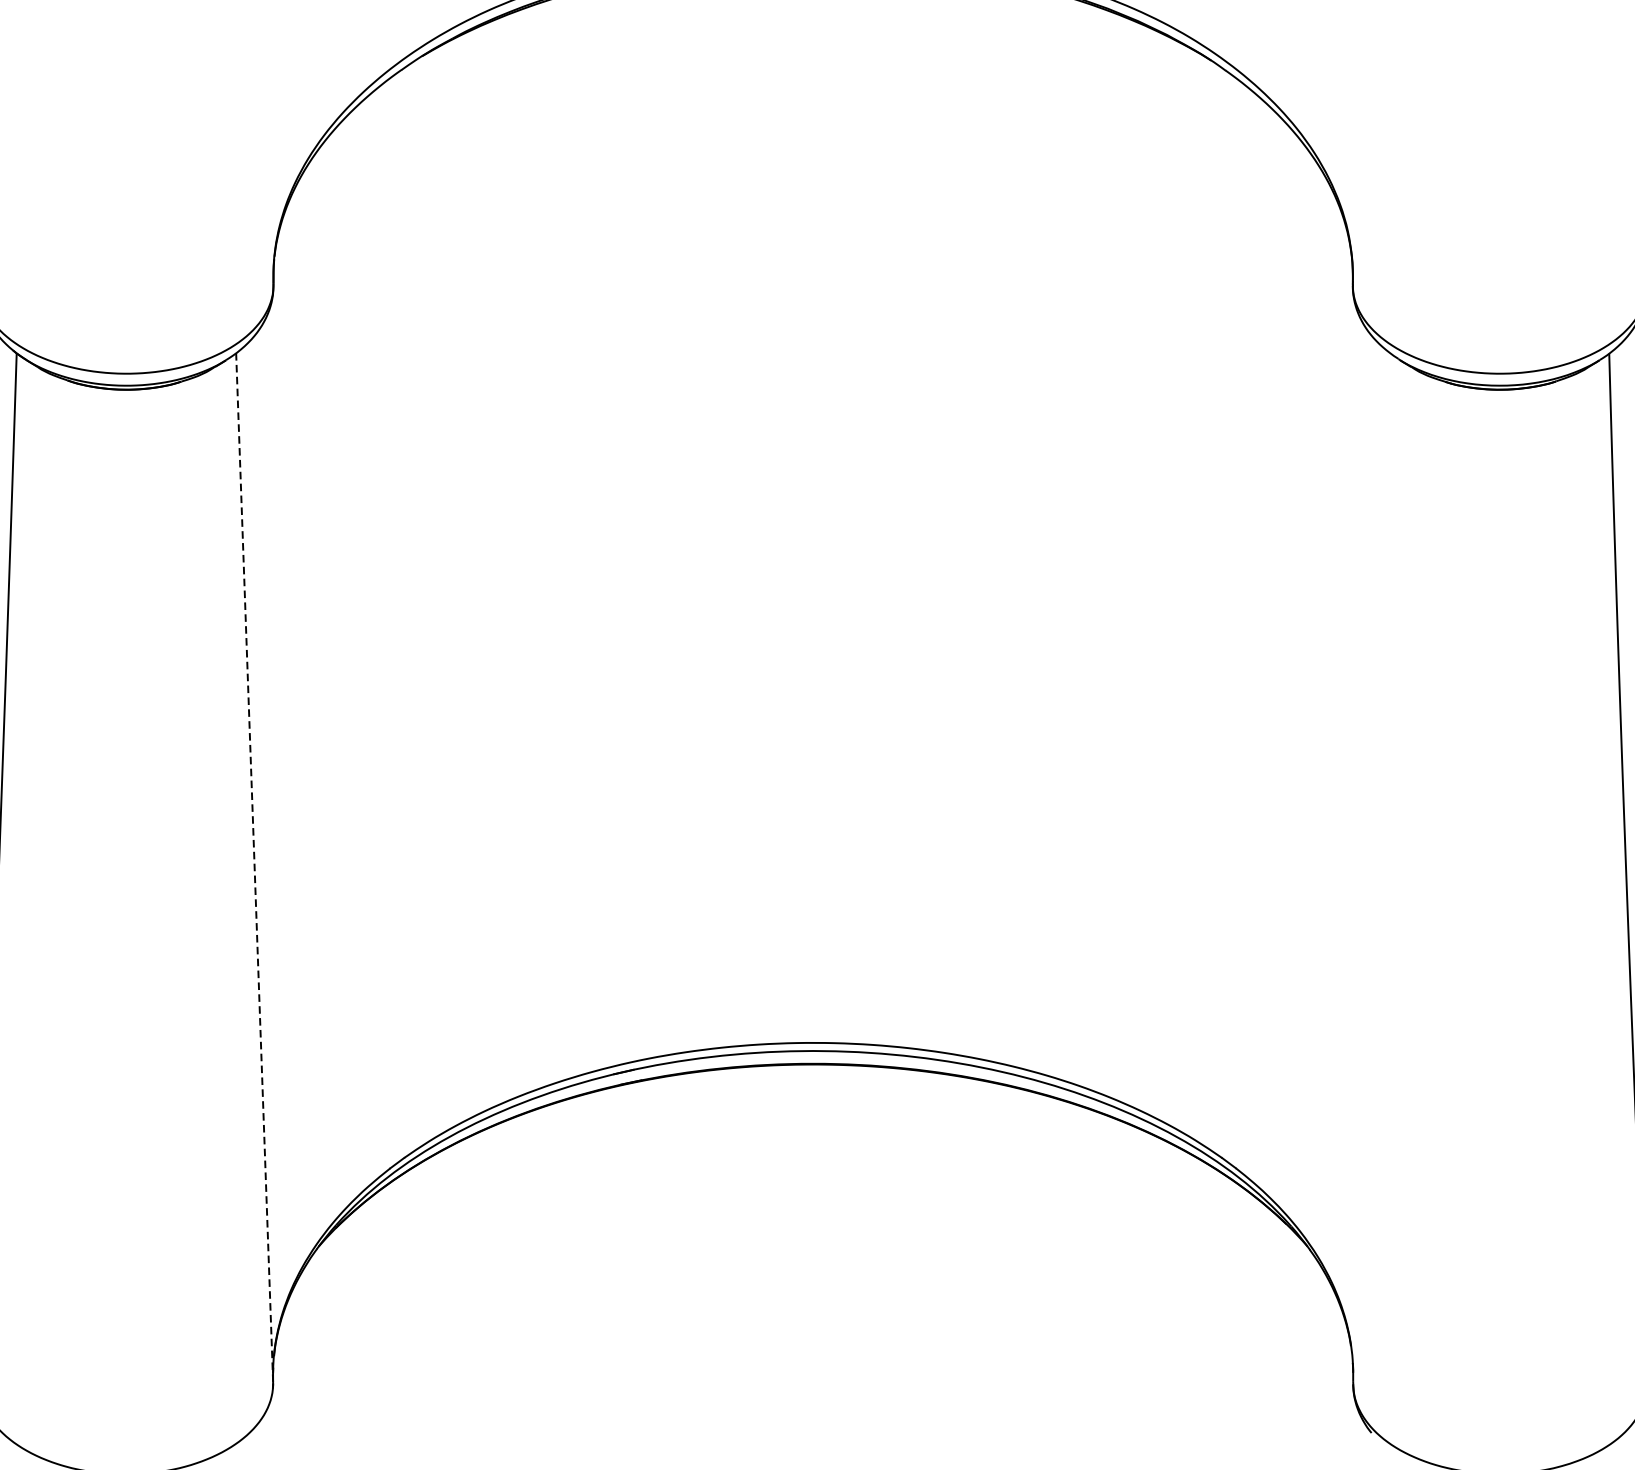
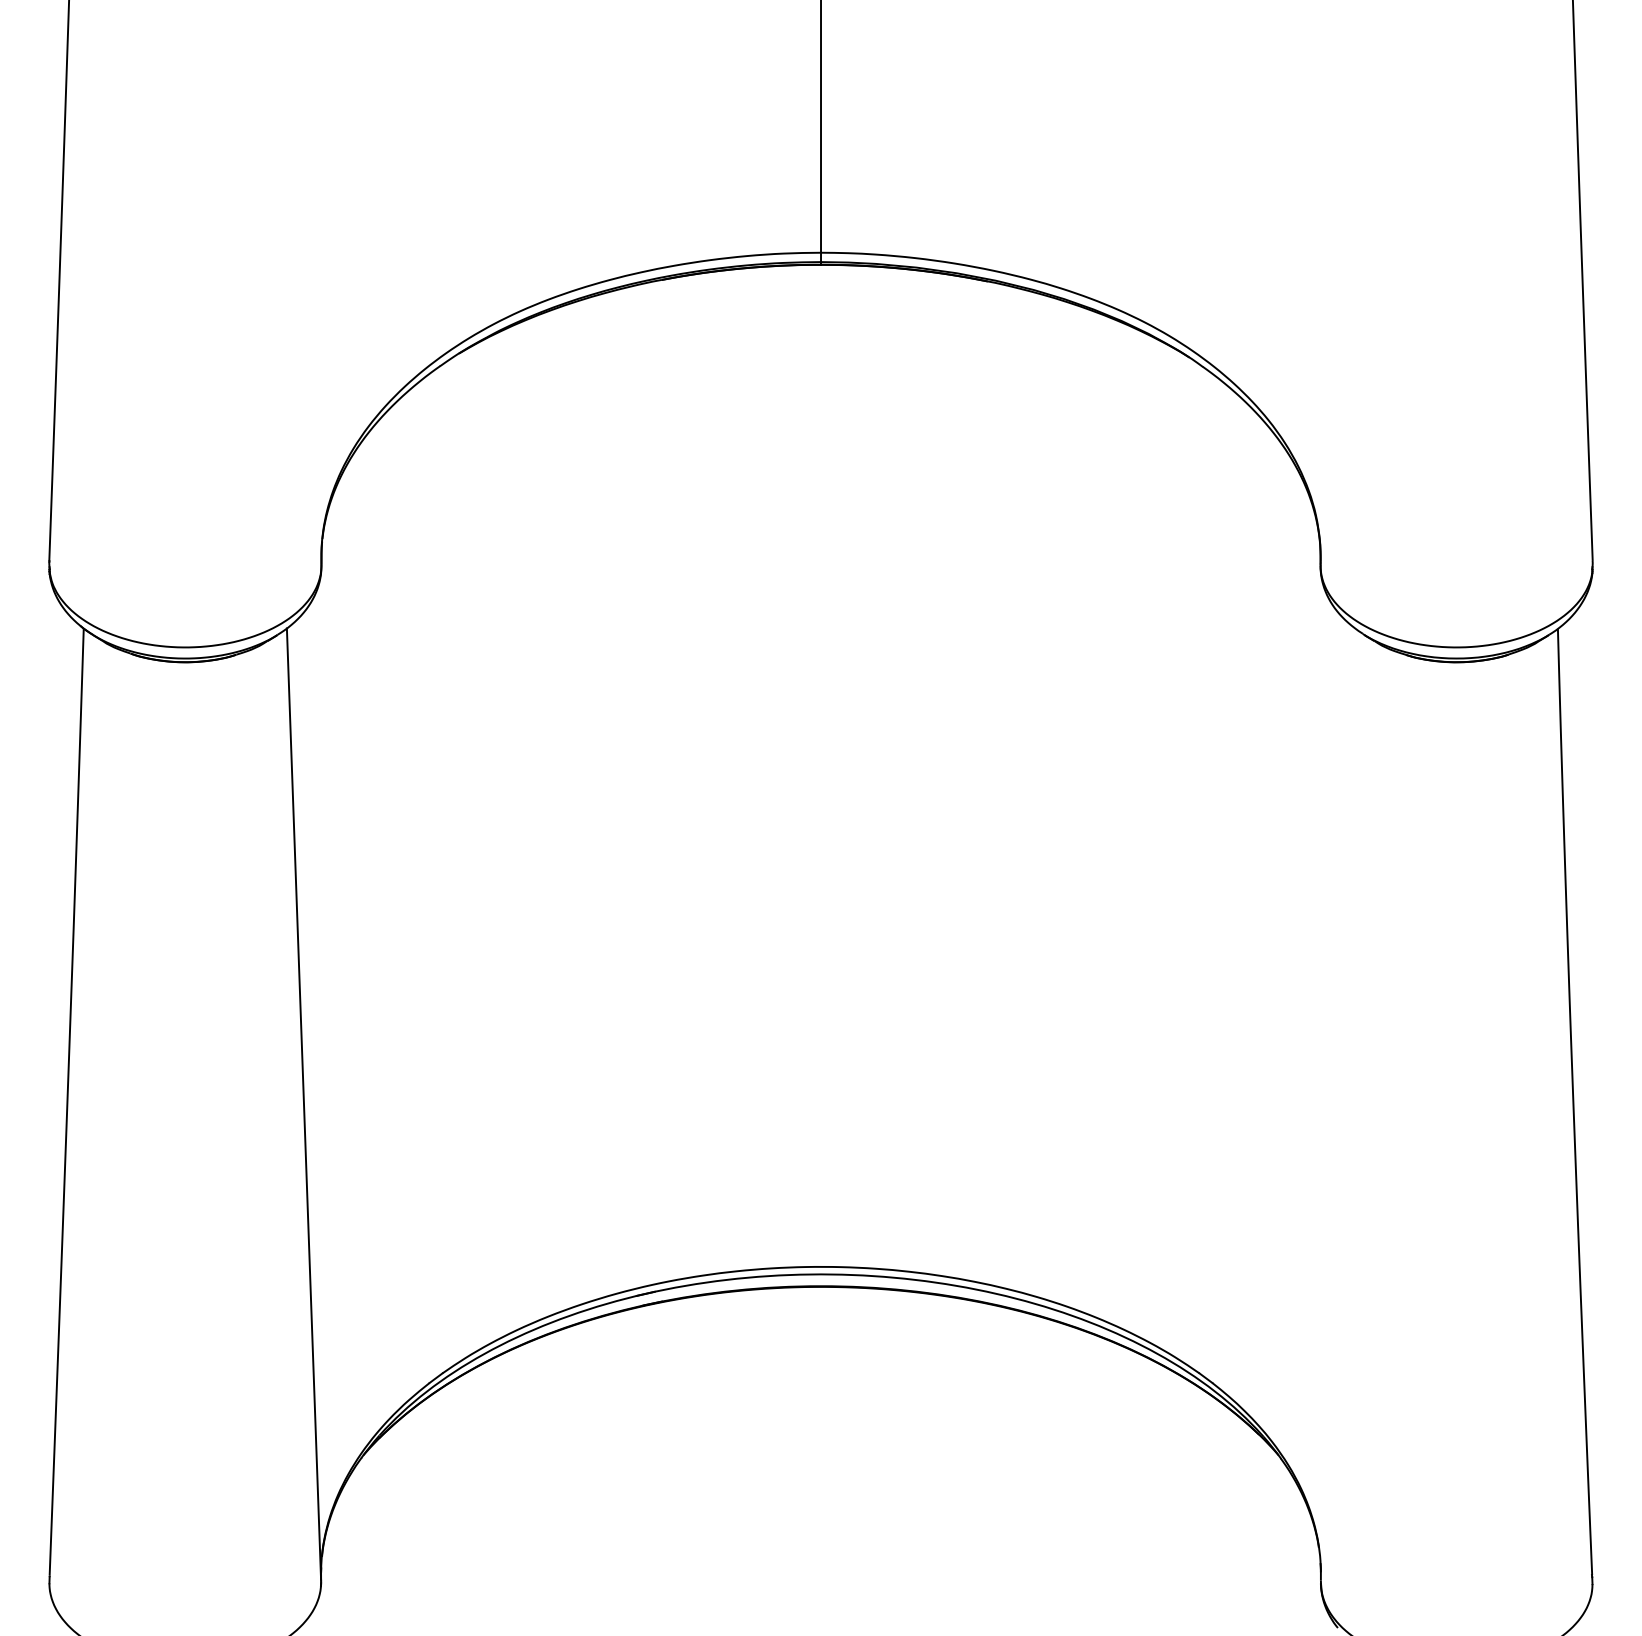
line: (254, 867) -> (303, 1104), dashed -> solid

